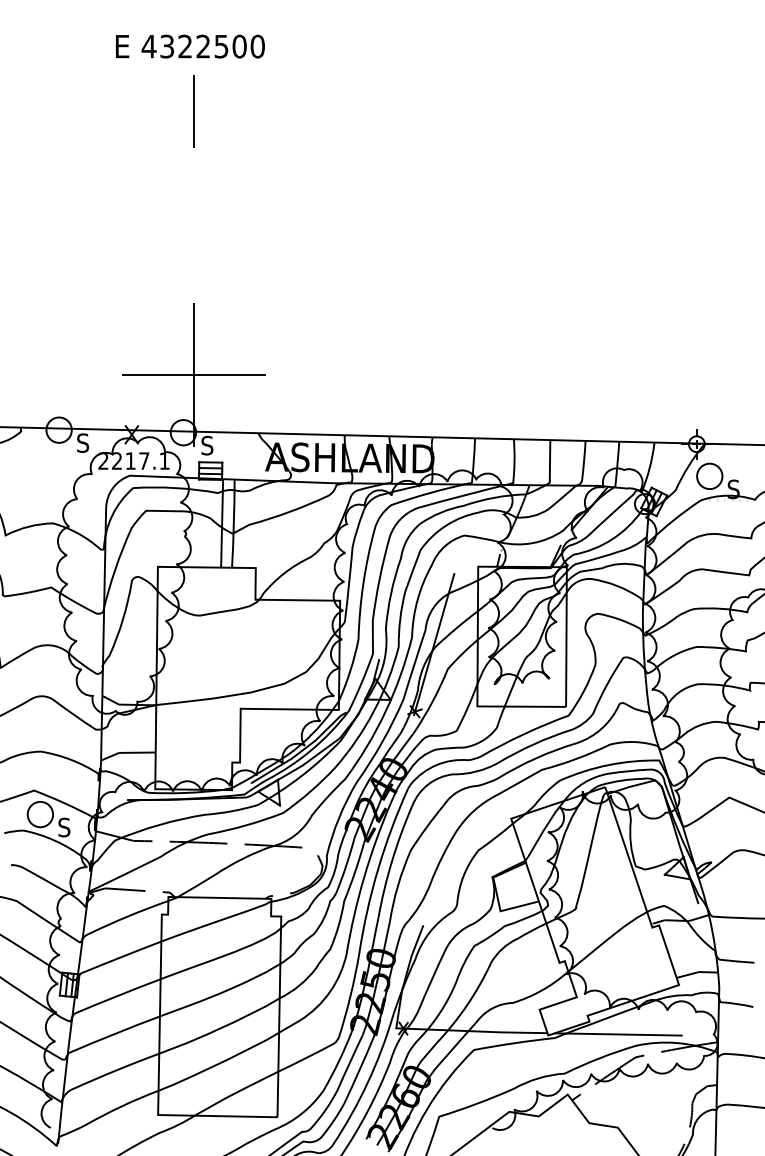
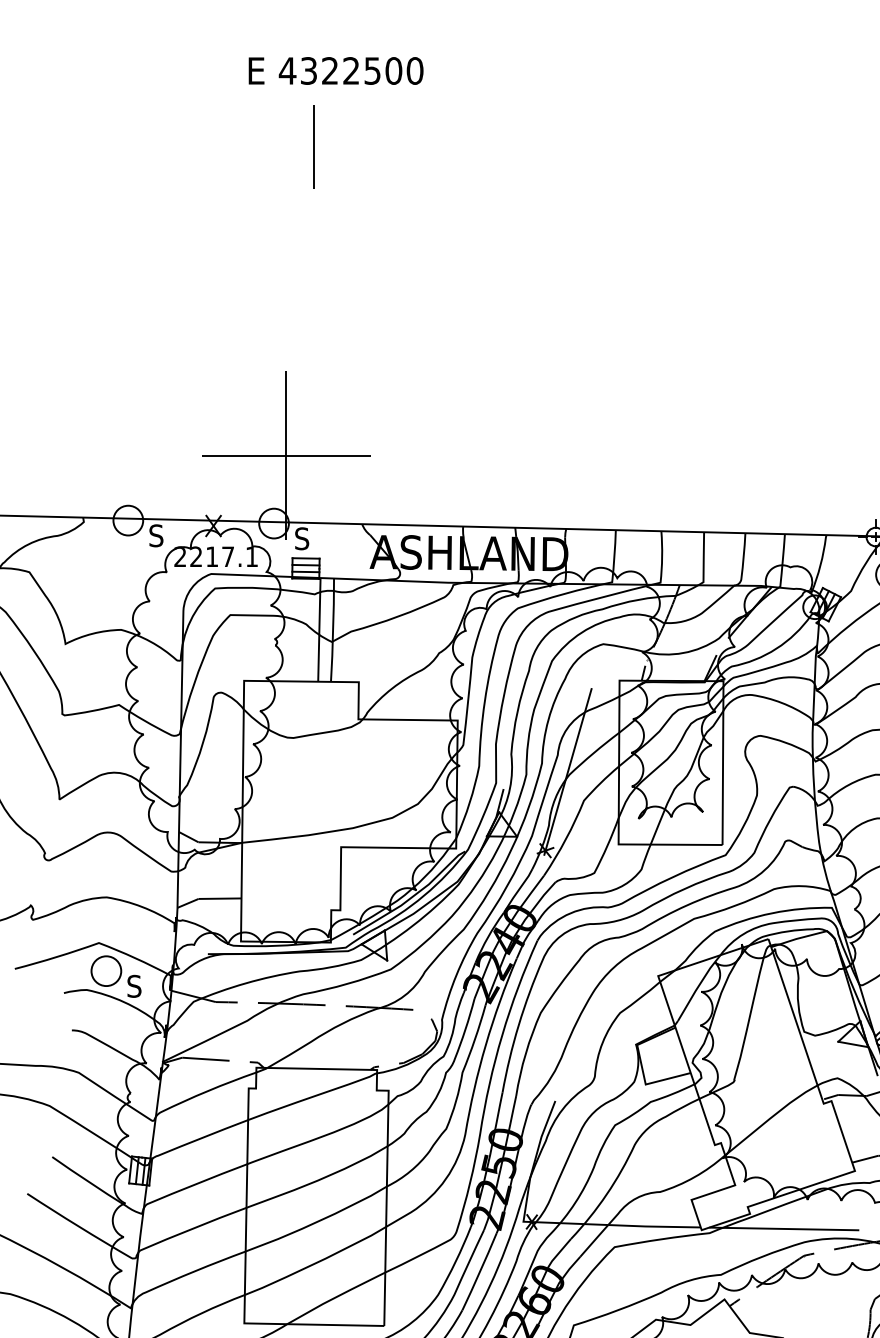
text: (190, 46) -> (336, 70), moved
line: (193, 111) -> (313, 147), moved

